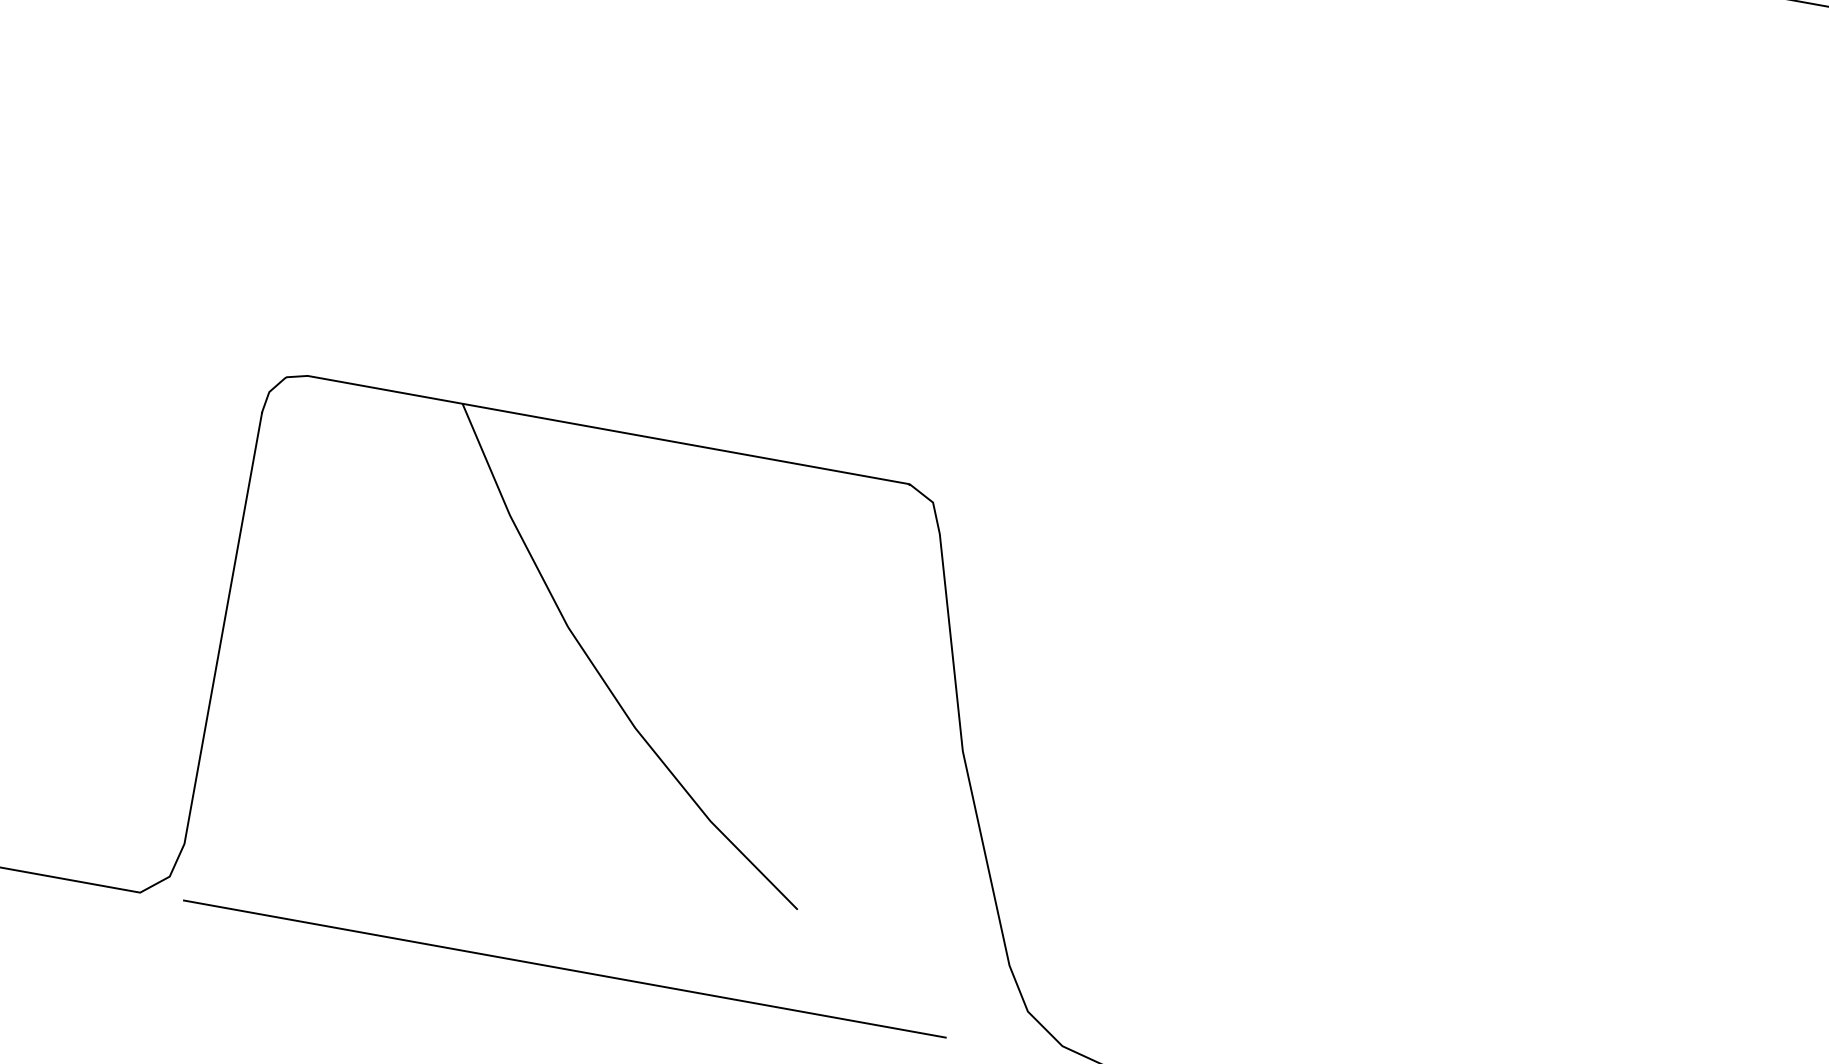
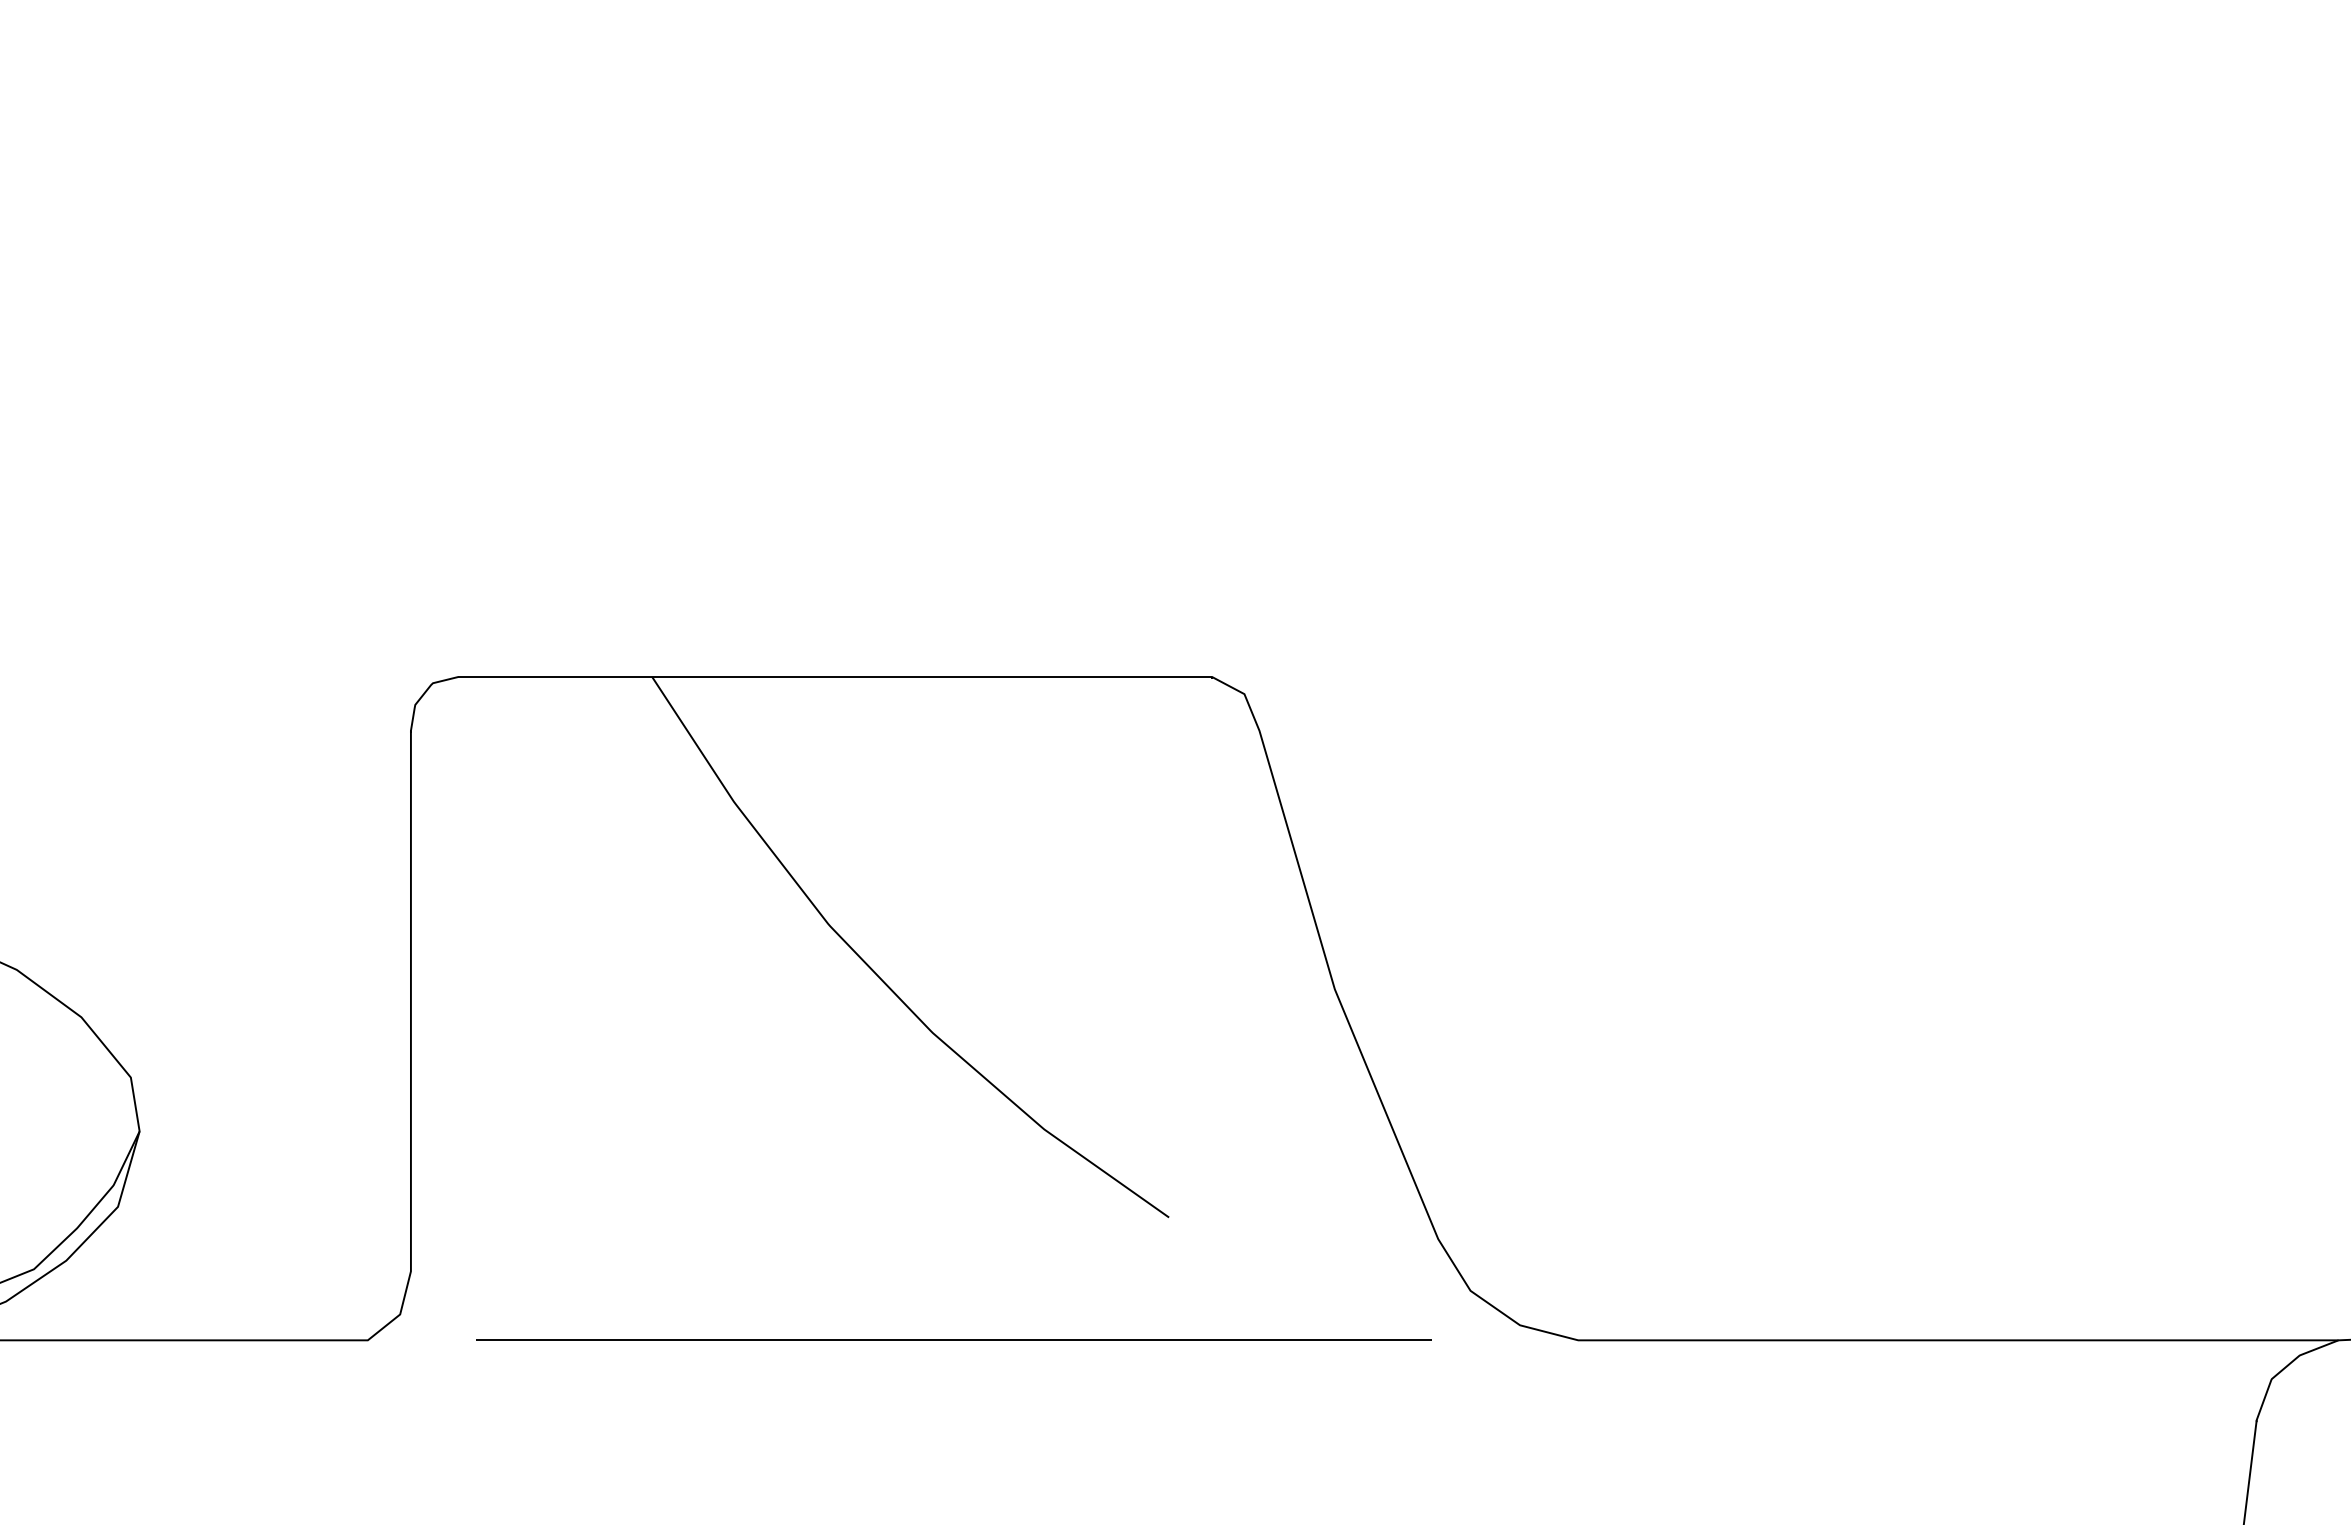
line: (564, 968) -> (953, 1339), moved

